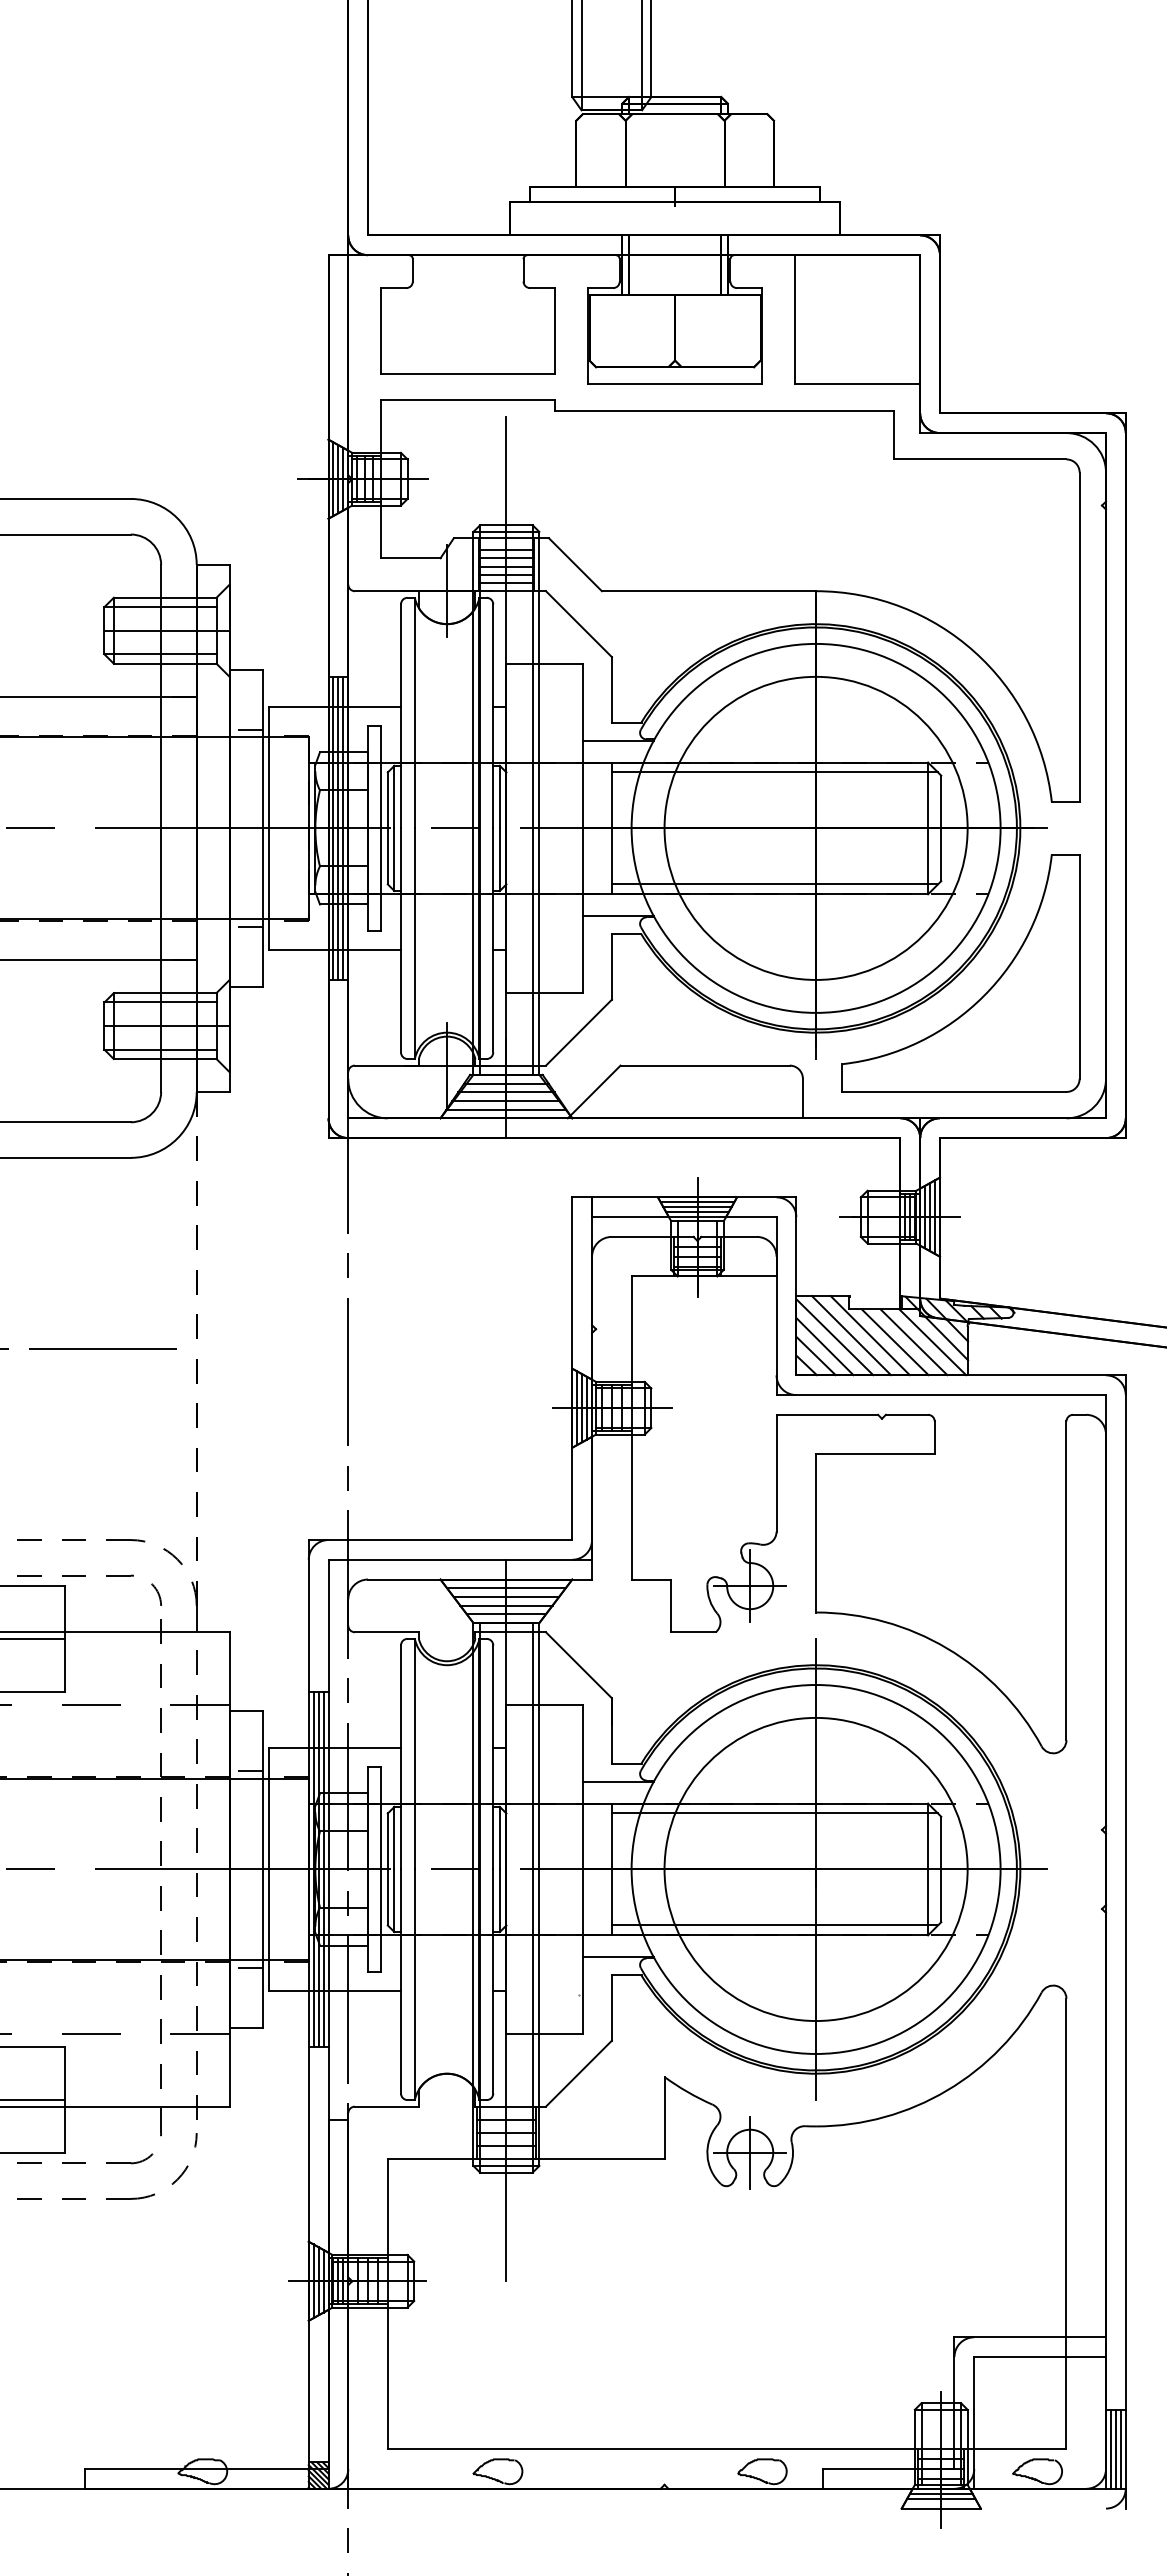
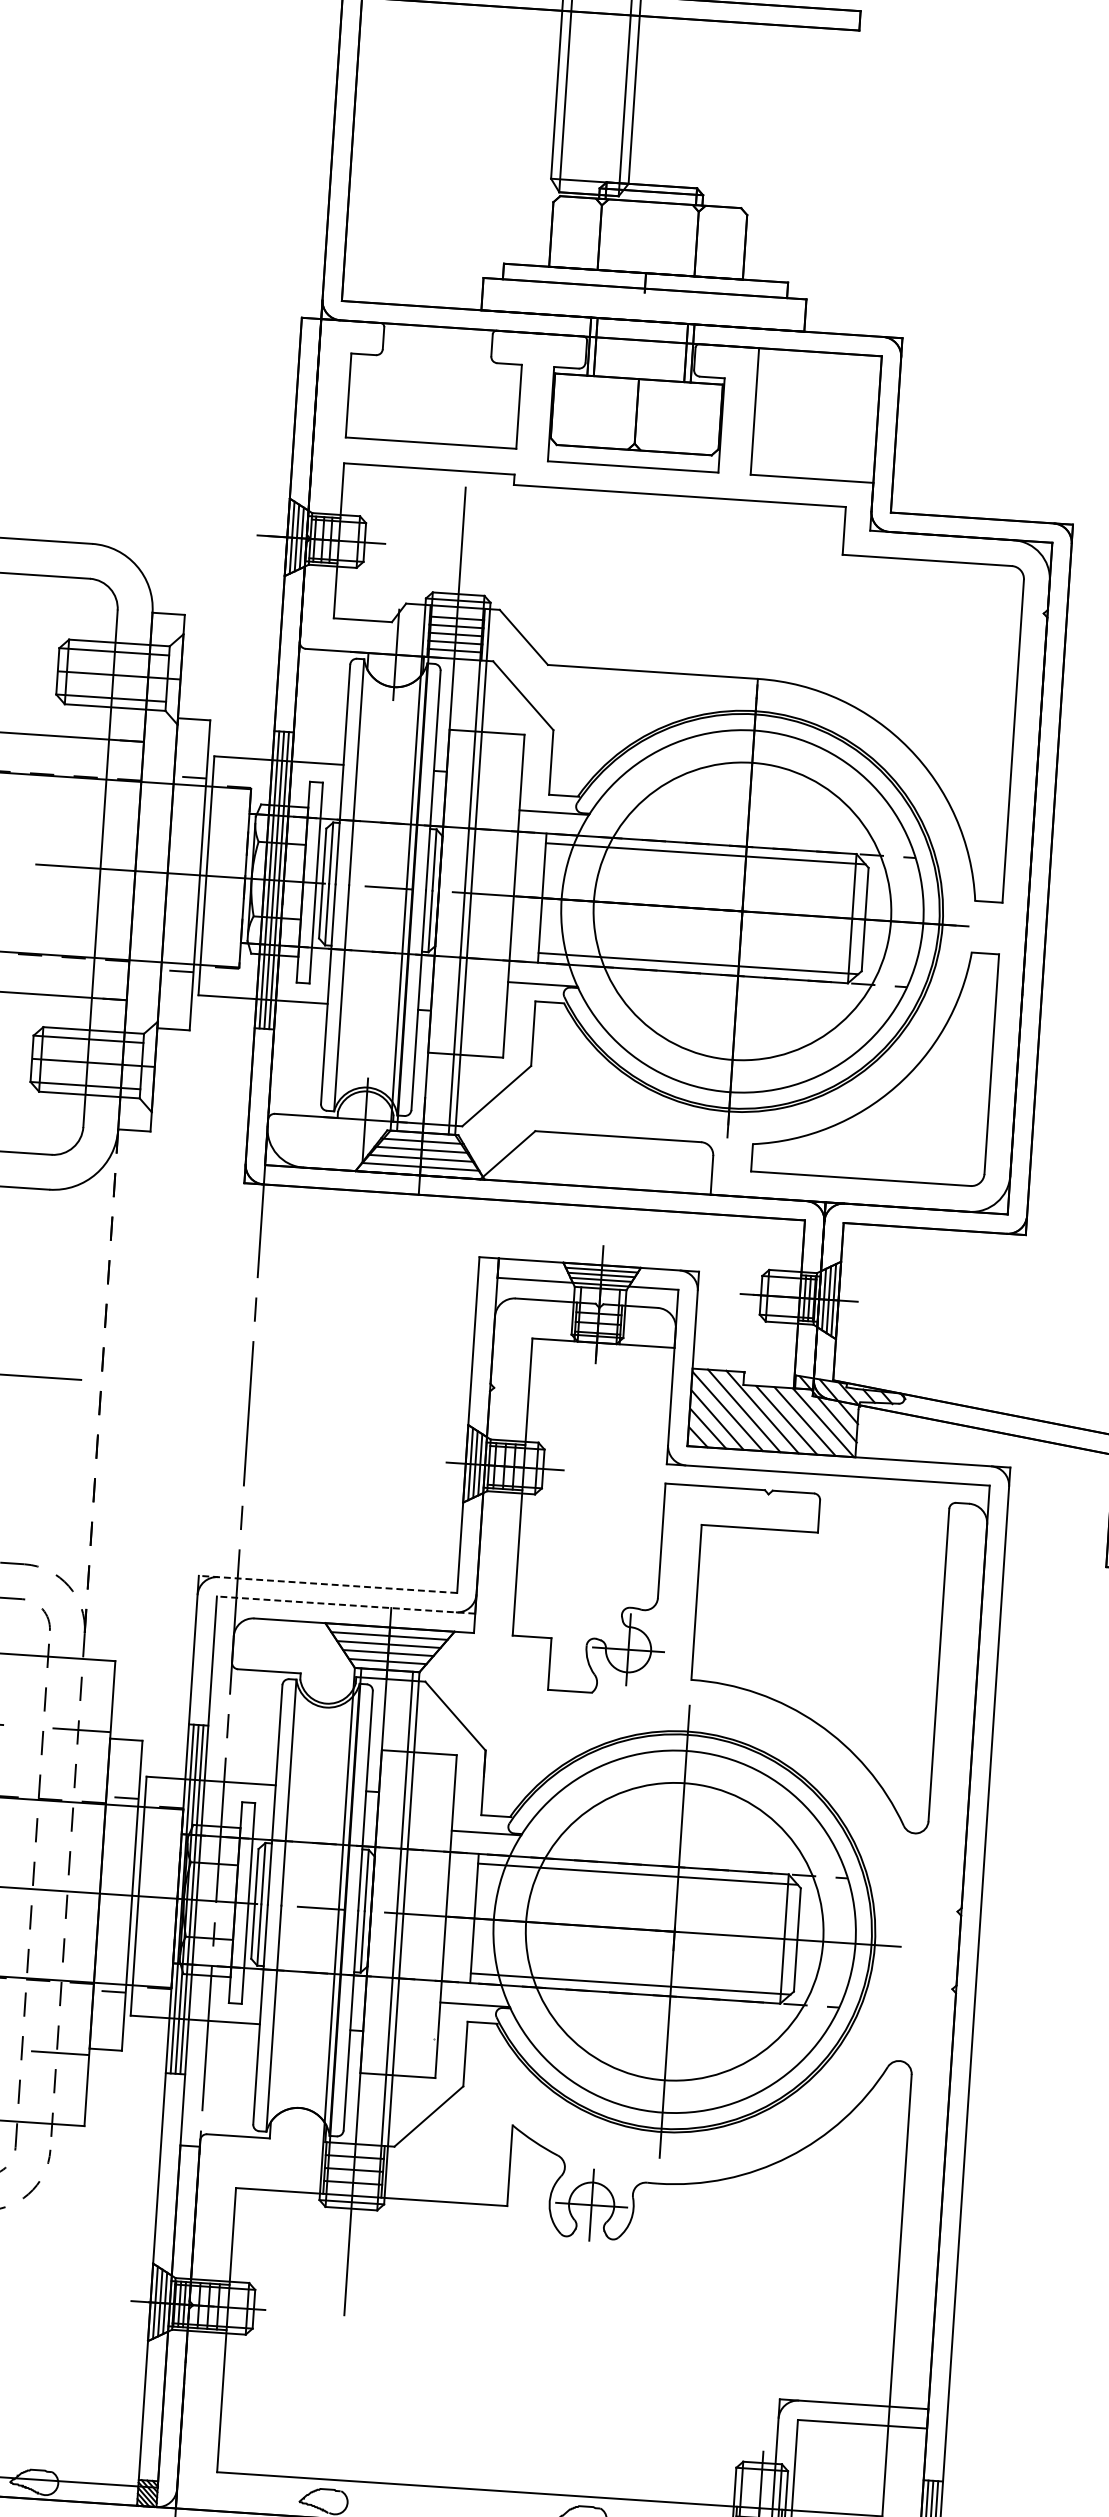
line: (440, 1540) -> (327, 1584), solid -> dashed
line: (460, 1559) -> (346, 1604), solid -> dashed

